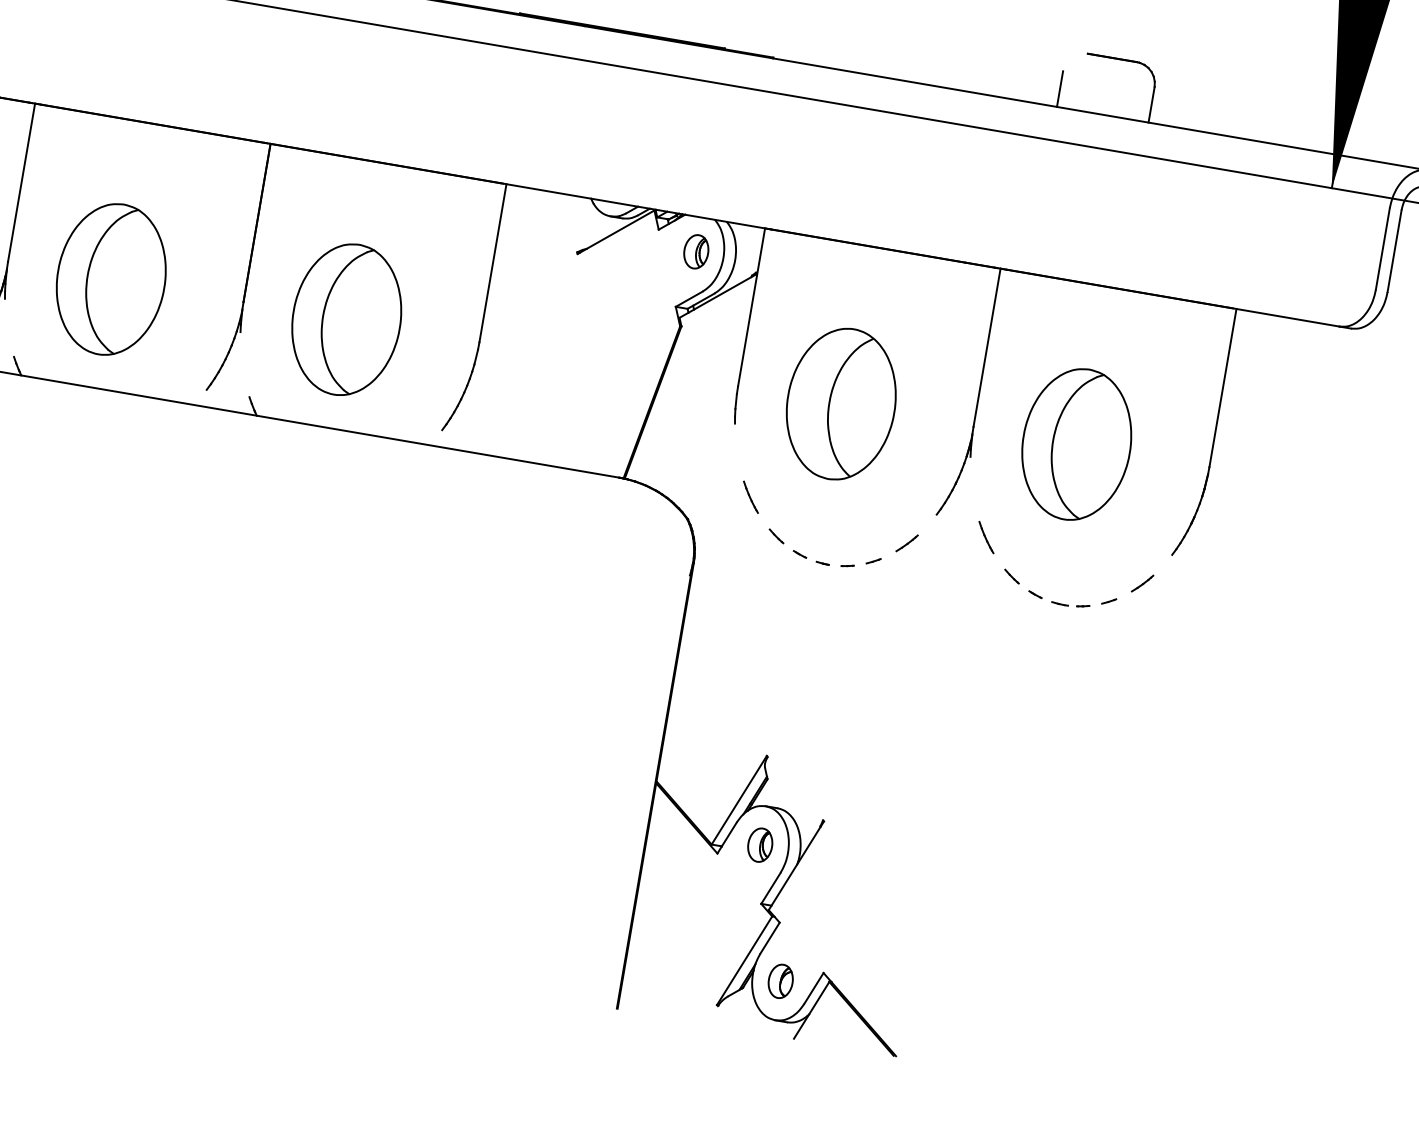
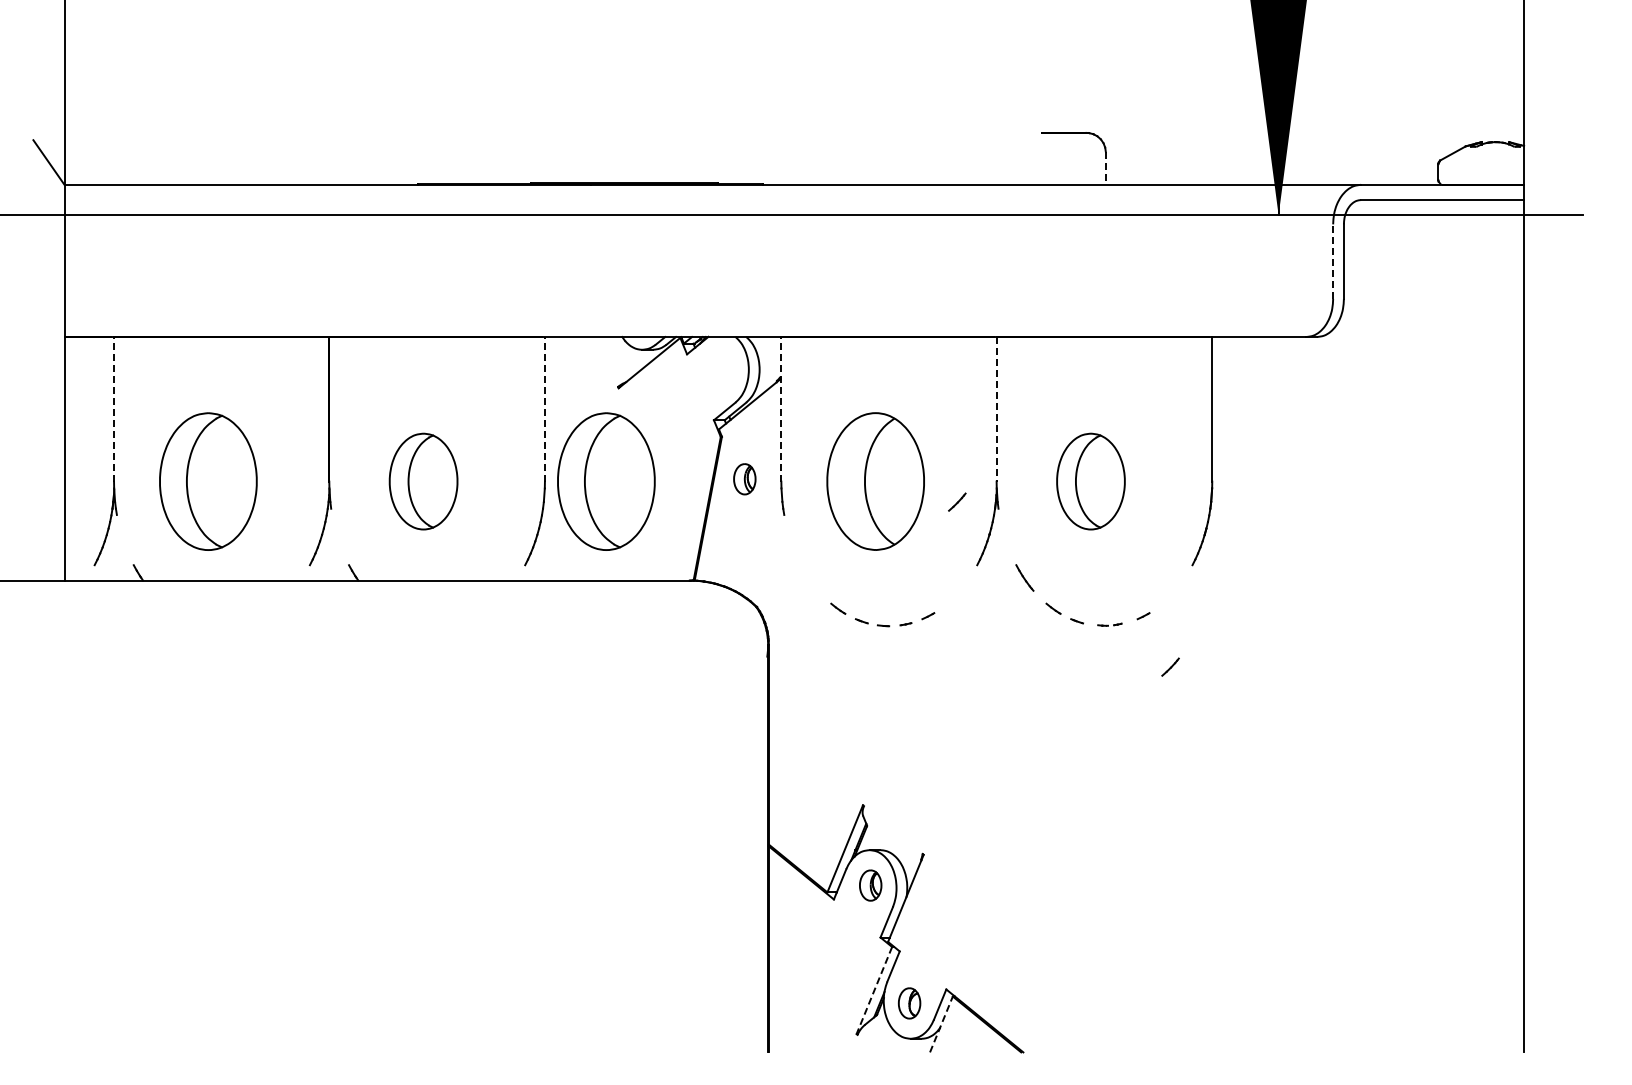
line: (1060, 89) -> (1022, 168), removed
line: (1151, 105) -> (1105, 169), solid -> dashed
line: (22, 181) -> (114, 408), solid -> dashed
line: (1383, 249) -> (1333, 261), solid -> dashed
part: (695, 252) -> (744, 479), moved
line: (492, 262) -> (544, 408), solid -> dashed
line: (751, 306) -> (781, 408), solid -> dashed
part: (346, 319) -> (423, 481), size x0.7
line: (986, 347) -> (996, 409), solid -> dashed
part: (546, 353) -> (606, 481), added
part: (1076, 444) -> (1090, 481), size x0.7
line: (750, 496) -> (809, 577), removed
line: (907, 542) -> (957, 501), moved
line: (1142, 582) -> (1170, 666), moved
part: (1070, 604) -> (1109, 624), size x0.7
line: (744, 961) -> (874, 991), solid -> dashed
line: (811, 1010) -> (941, 1024), solid -> dashed

